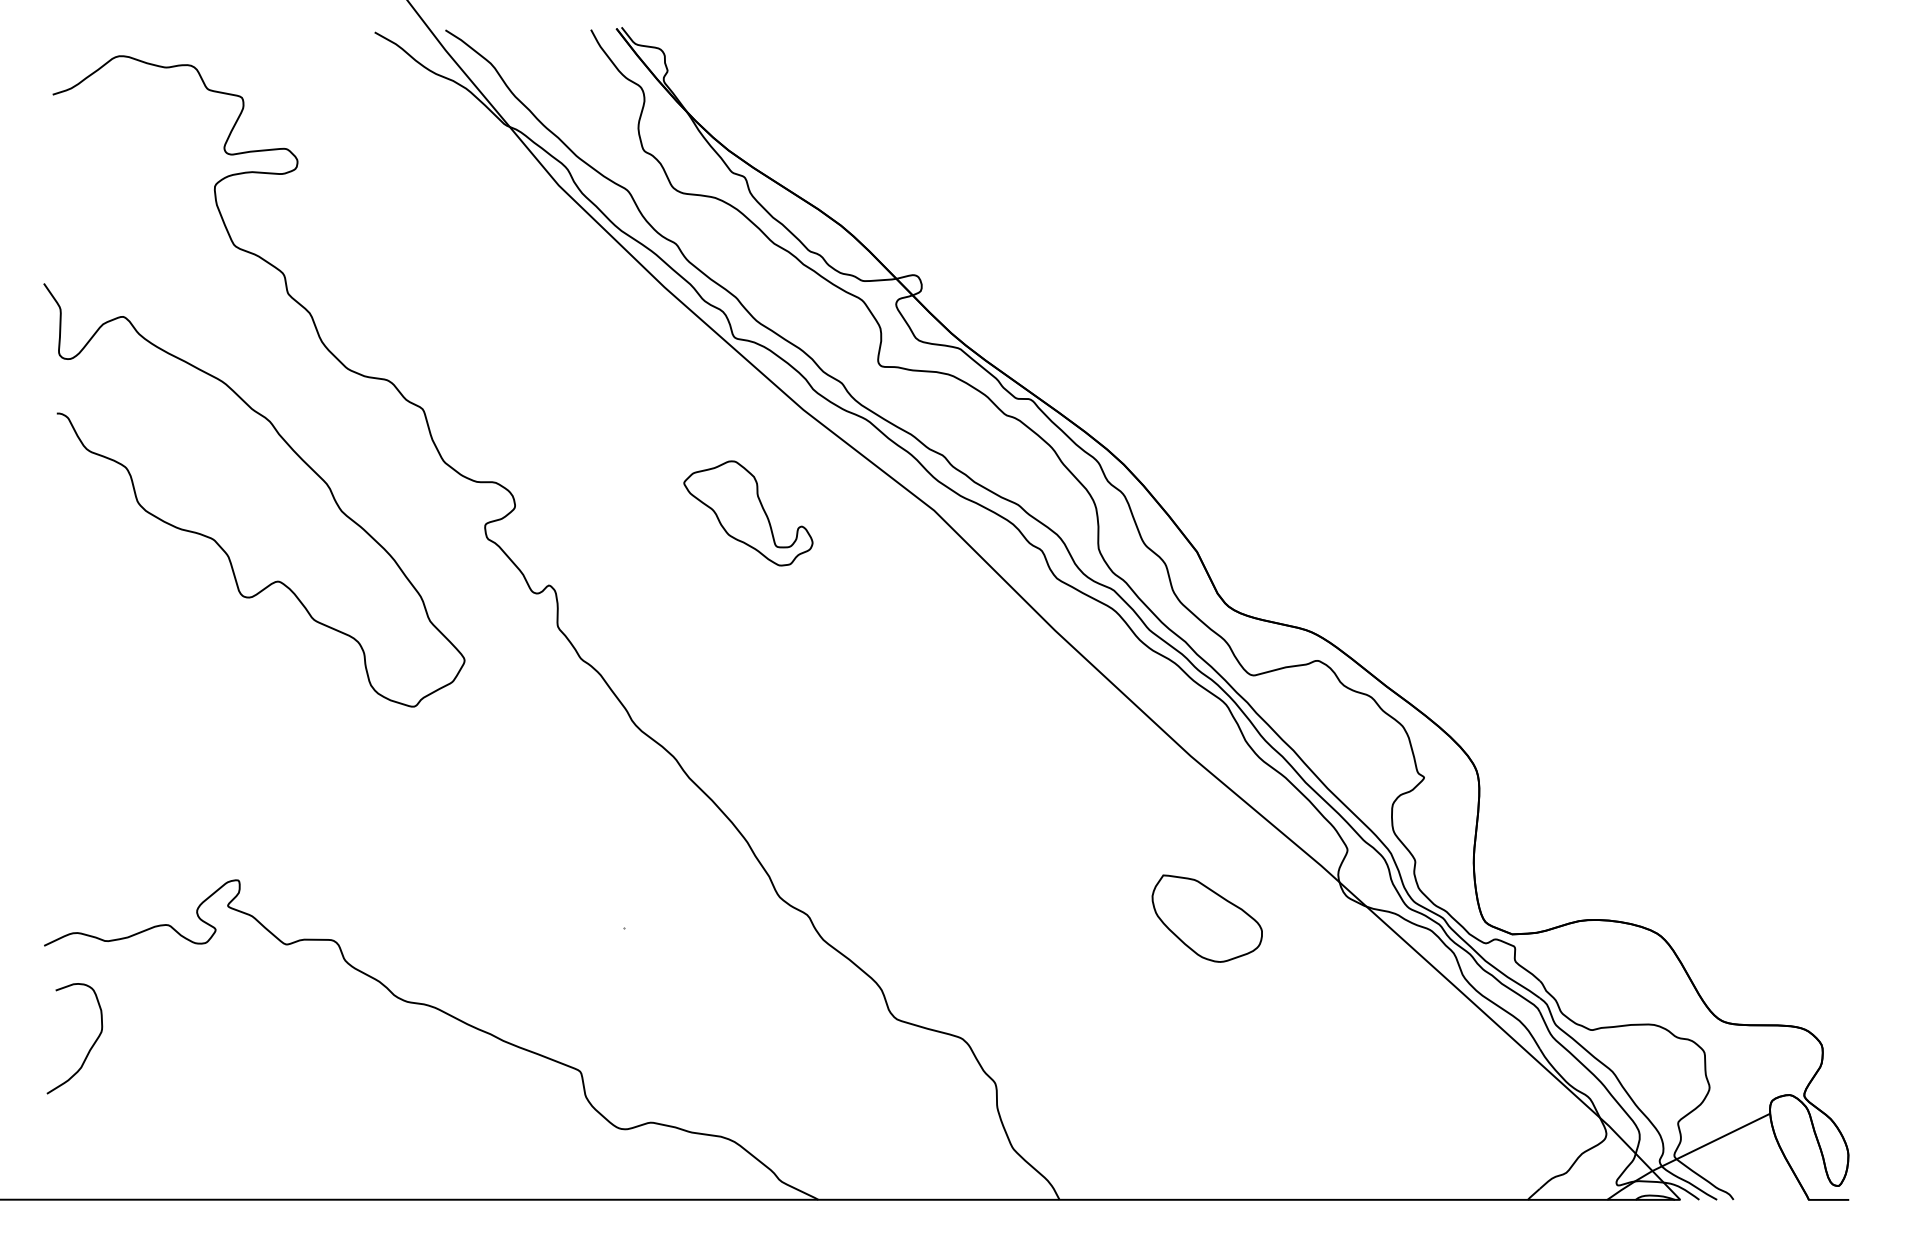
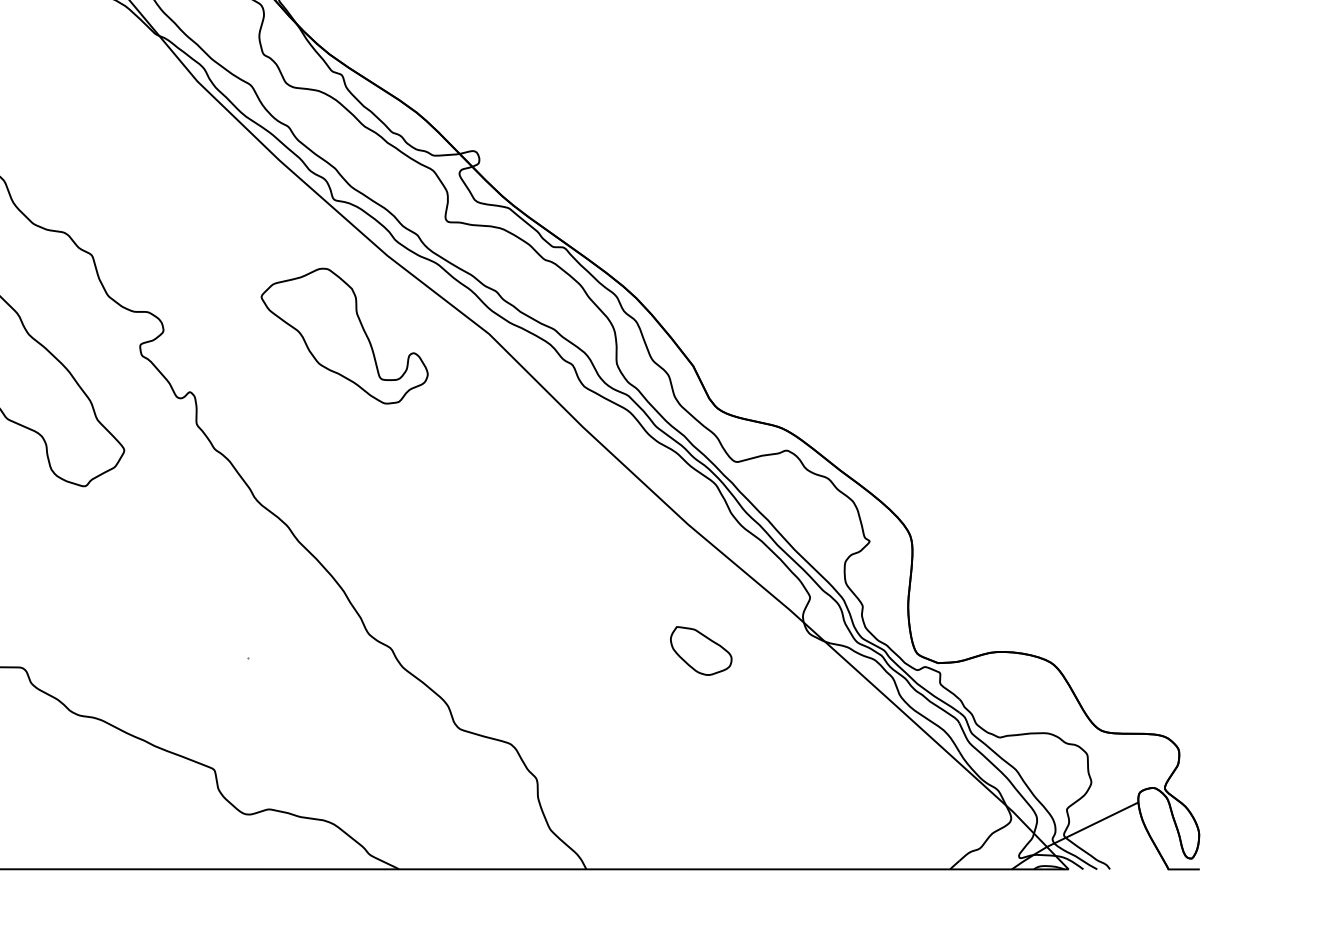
part: (748, 513) -> (344, 336), size x1.67
part: (1207, 918) -> (701, 650), size x0.71

